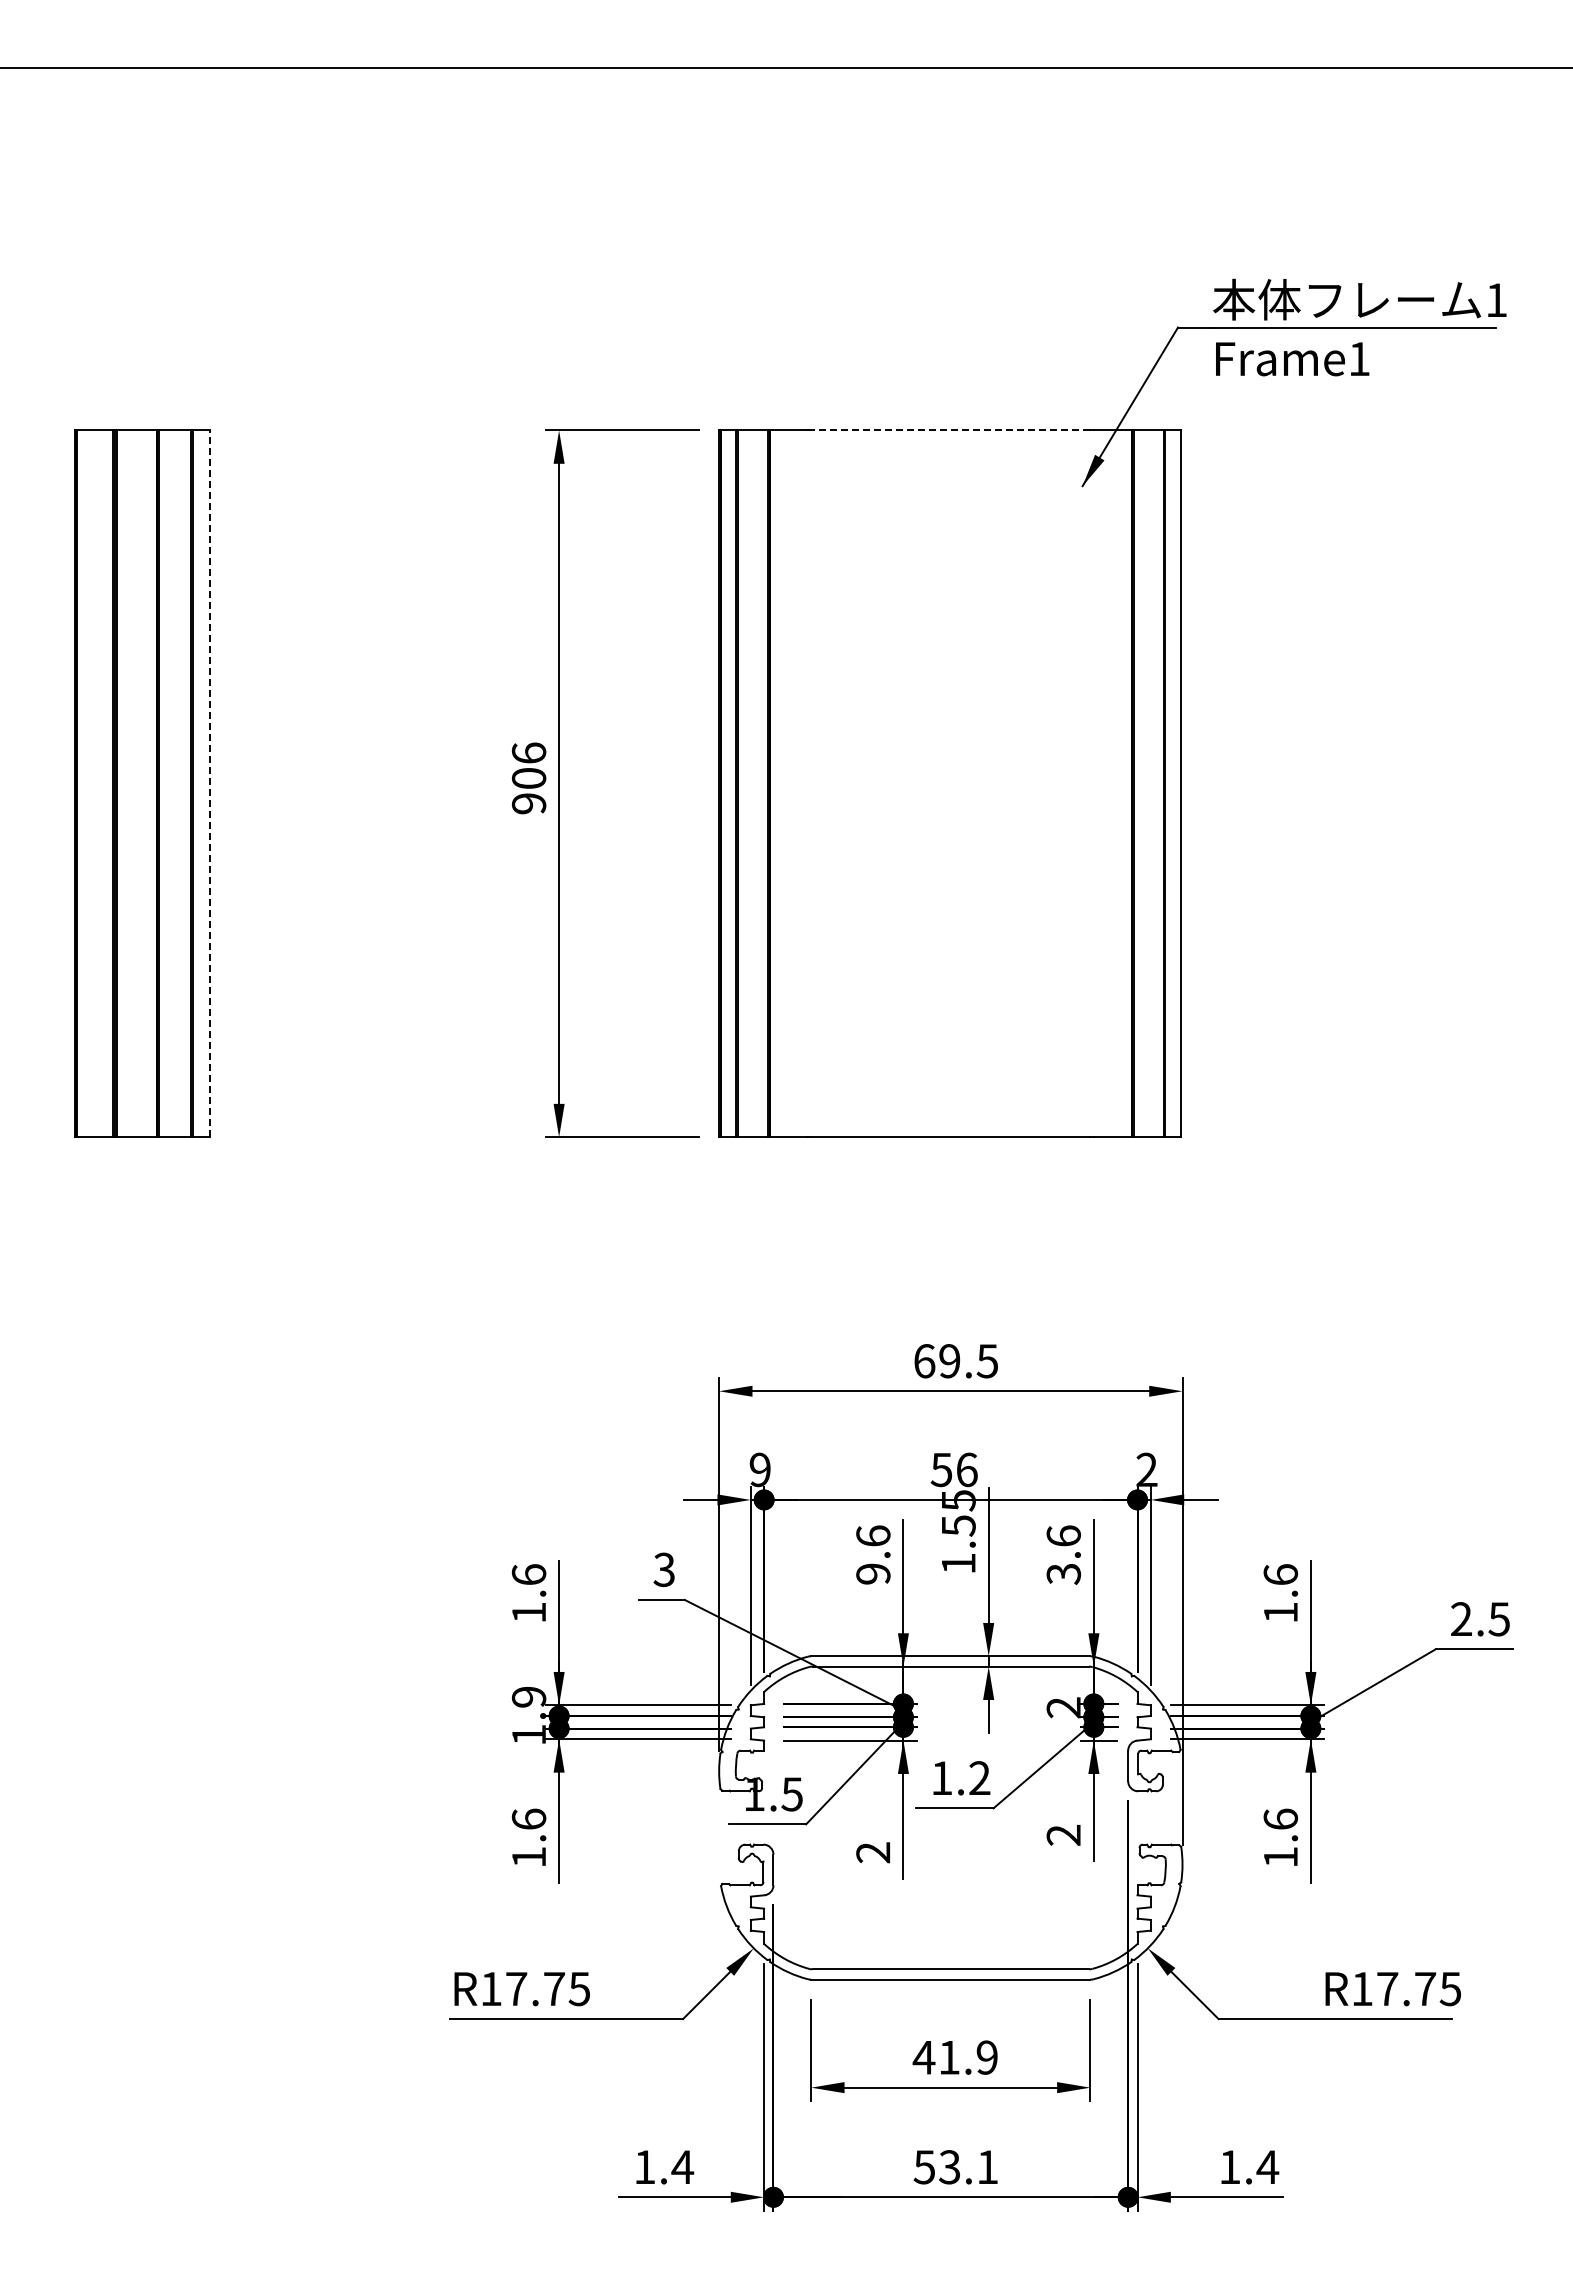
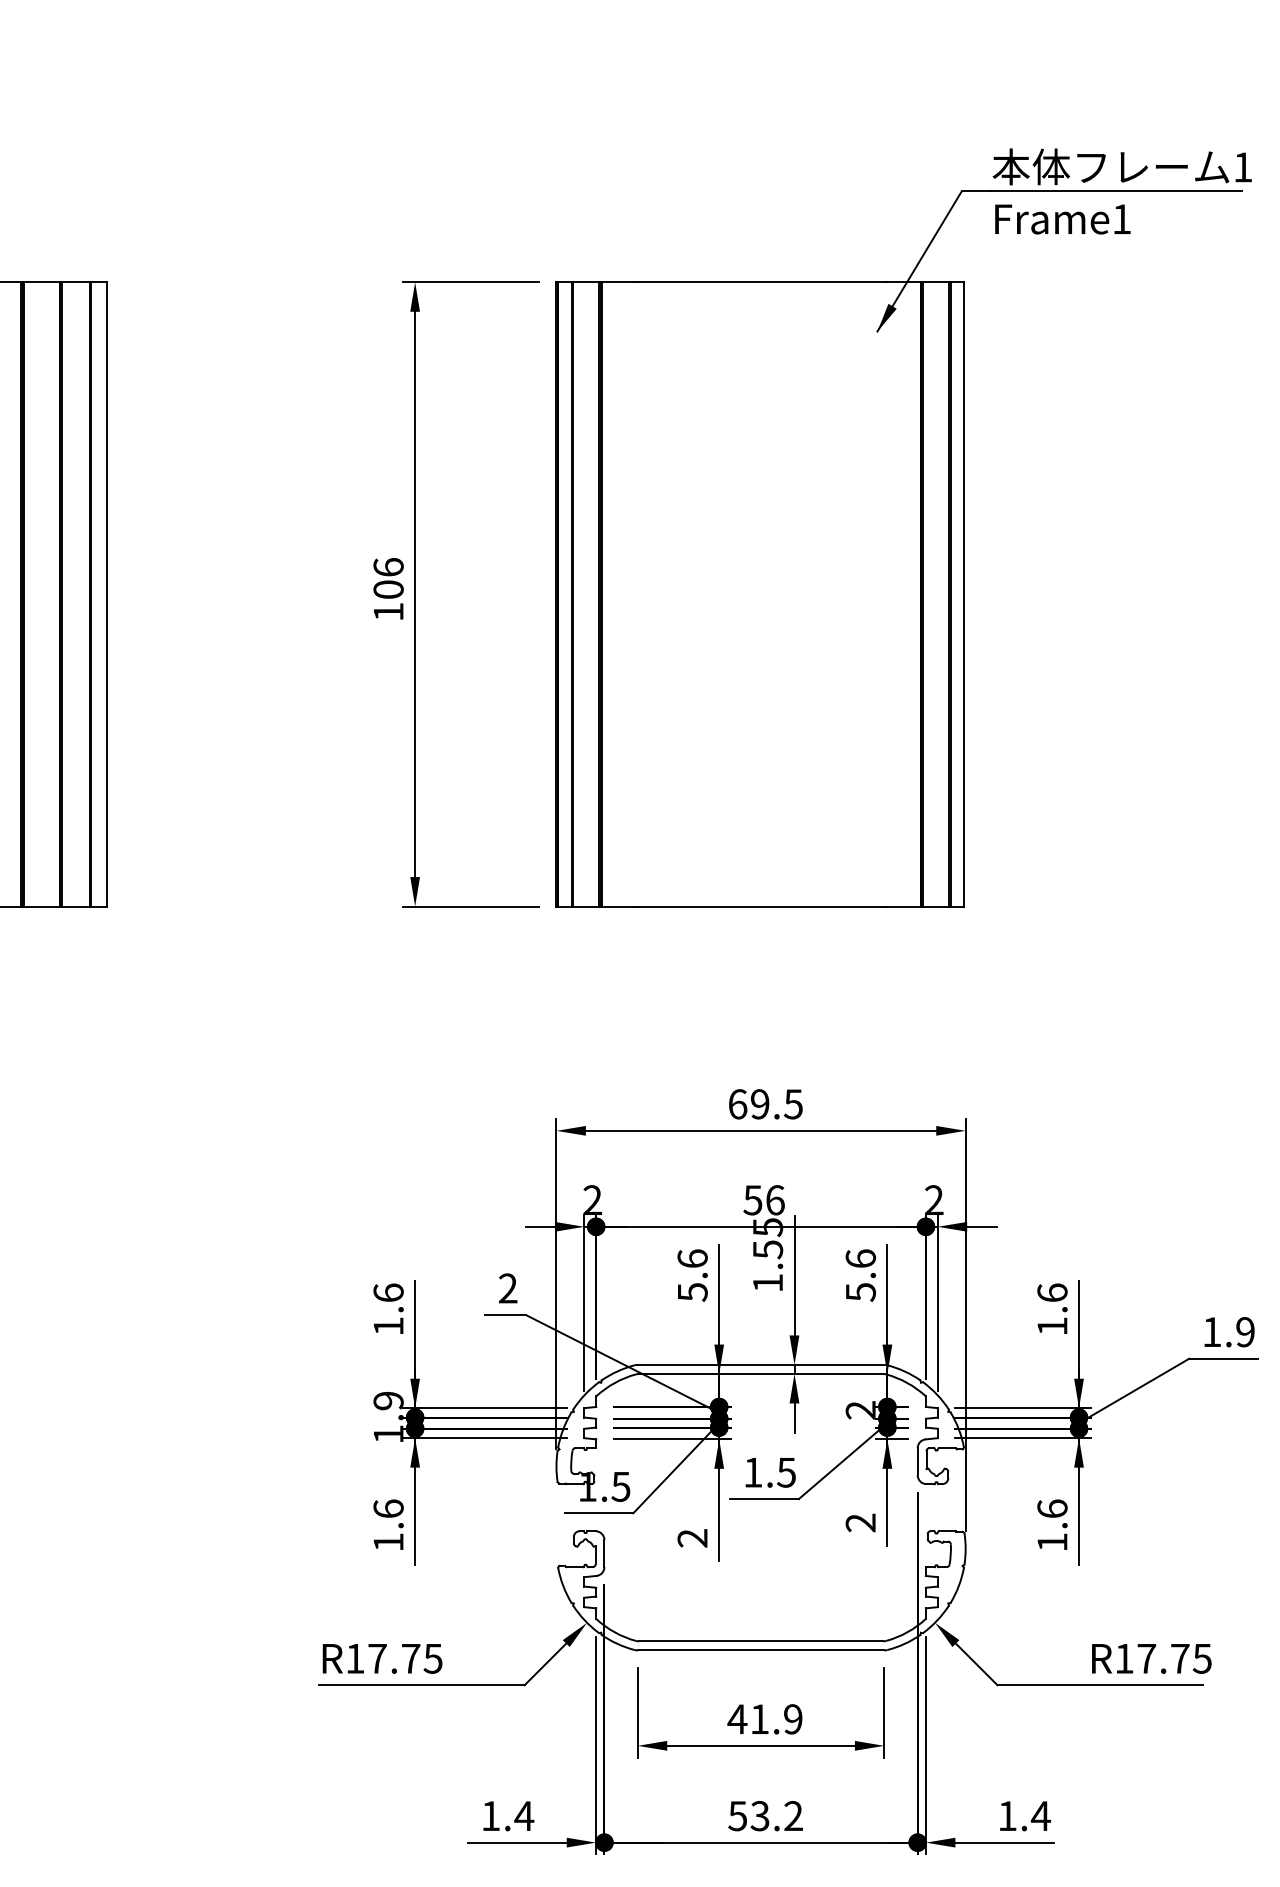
line: (950, 430) -> (760, 282), dashed -> solid
line: (210, 783) -> (107, 594), dashed -> solid
text: (528, 803) -> (388, 611), 906 -> 106
text: (759, 1469) -> (592, 1199), 9 -> 2
text: (663, 1570) -> (507, 1289), 3 -> 2
text: (1063, 1573) -> (860, 1291), 3.6 -> 5.6
text: (873, 1574) -> (692, 1292), 9.6 -> 5.6
text: (1480, 1619) -> (1228, 1332), 2.5 -> 1.9
text: (979, 1778) -> (786, 1472), 1.2 -> 1.5
text: (987, 2166) -> (793, 1815), 53.1 -> 53.2

